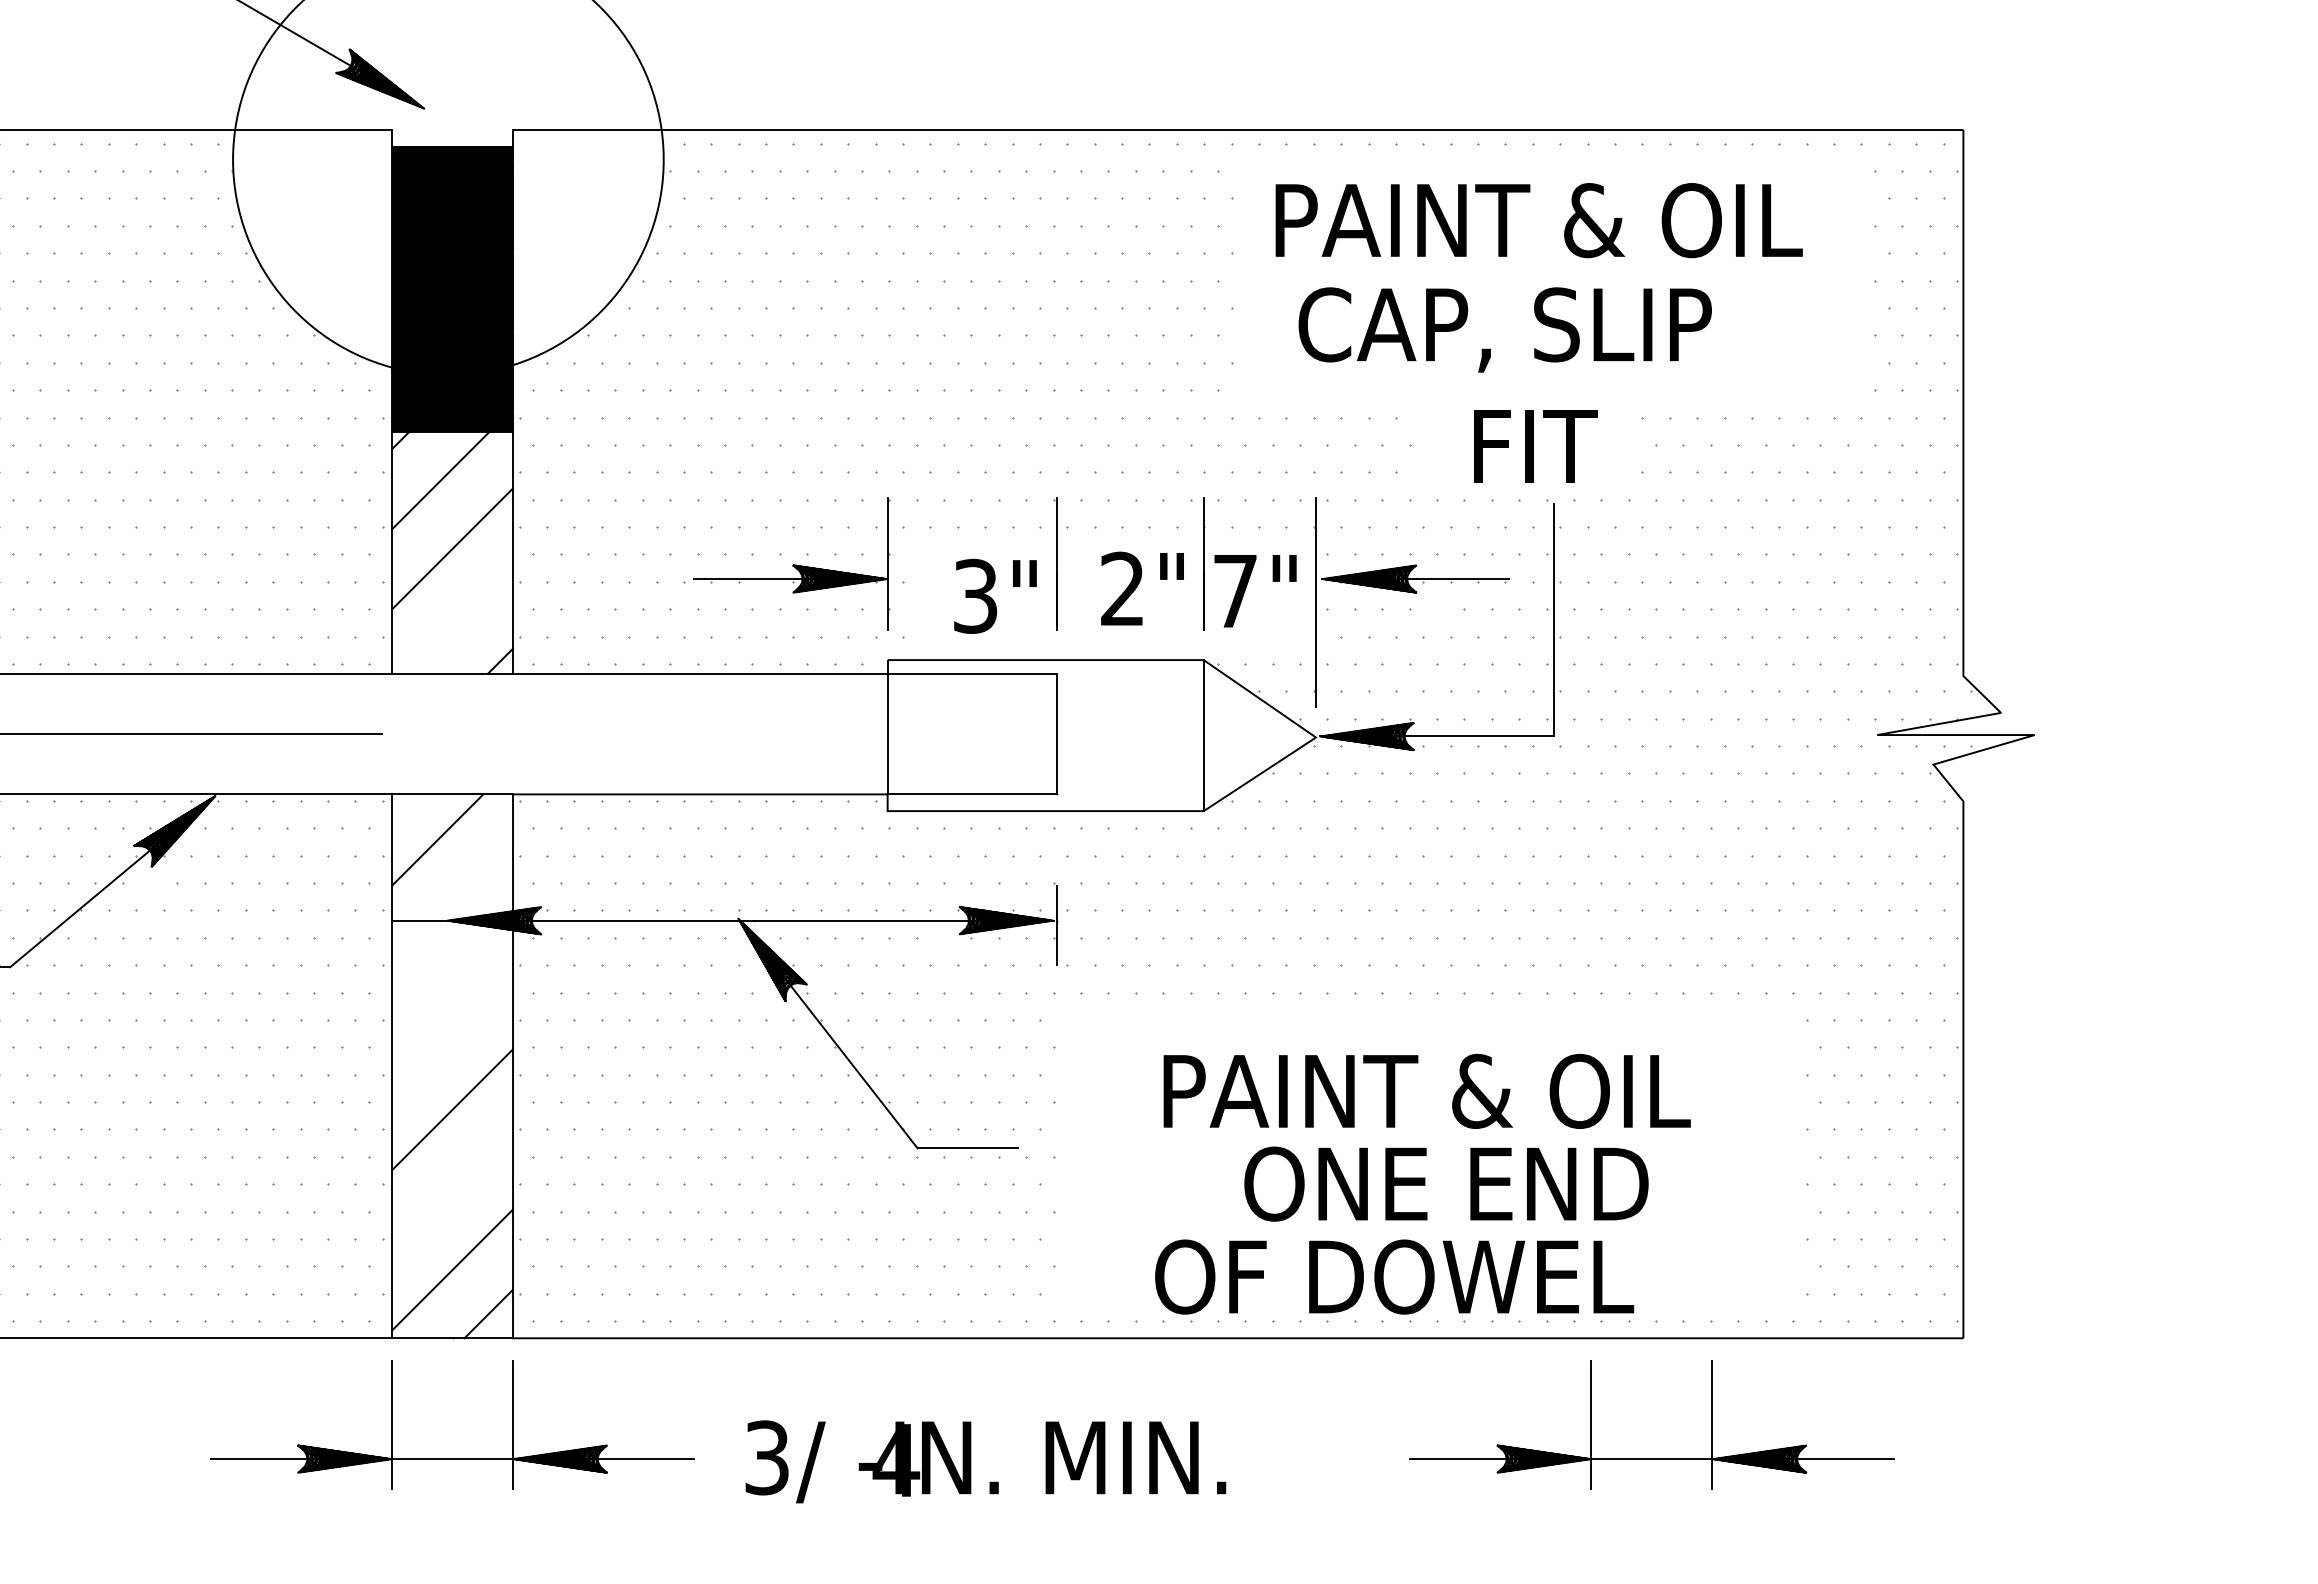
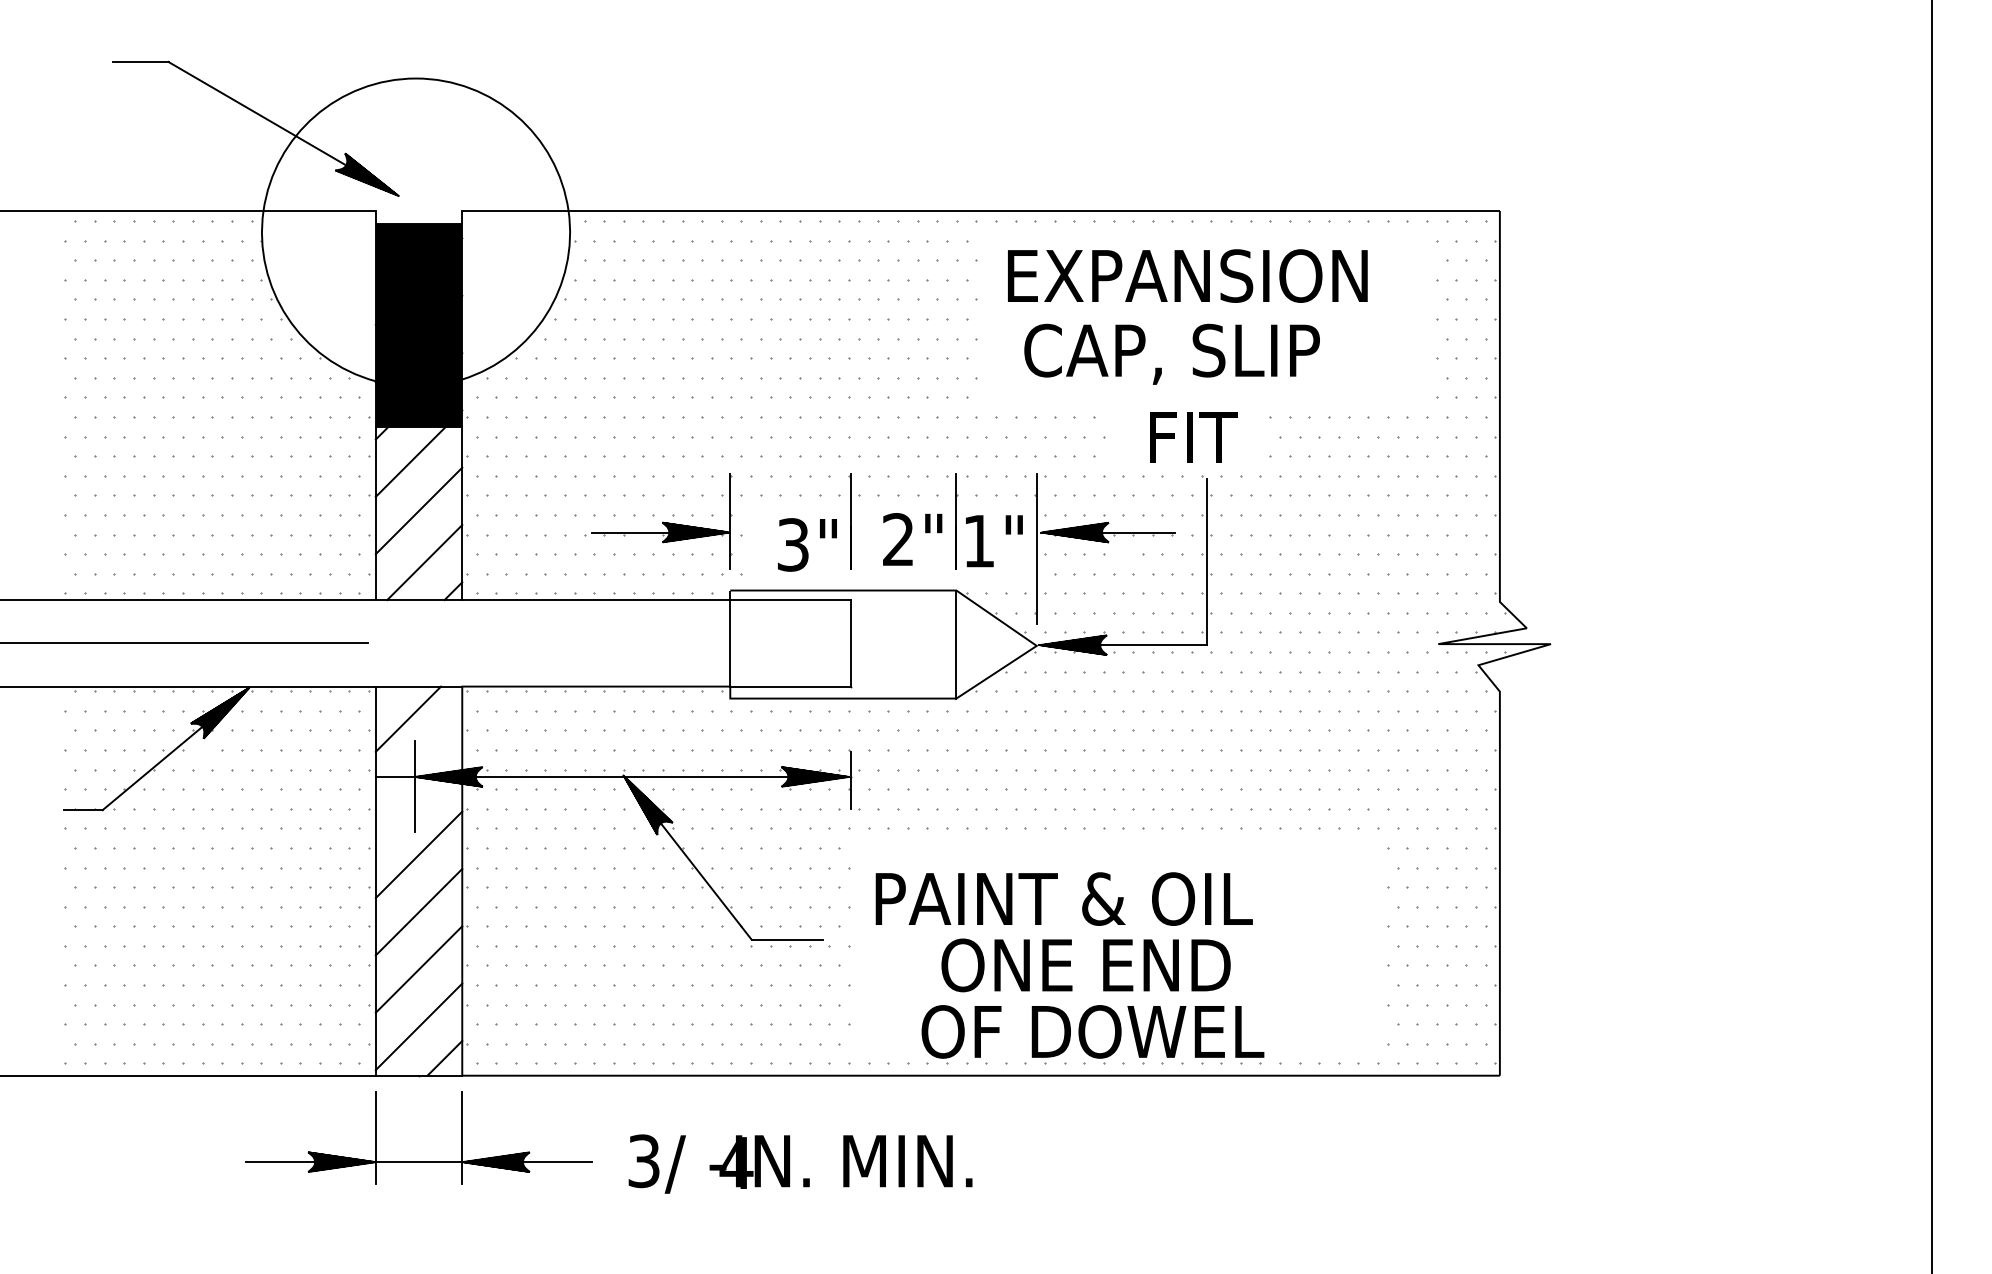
text: (1543, 219) -> (1199, 275), PAINT & OIL -> EXPANSION
text: (1235, 591) -> (979, 541), 7" -> 1"
line: (460, 620) -> (424, 562), added
line: (447, 934) -> (415, 786), added
line: (451, 1029) -> (418, 854), added
text: (1426, 1090) -> (1063, 898), moved
text: (1445, 1184) -> (1085, 965), moved
line: (451, 1189) -> (418, 969), added
part: (1651, 1458) -> (1276, 1161), removed

